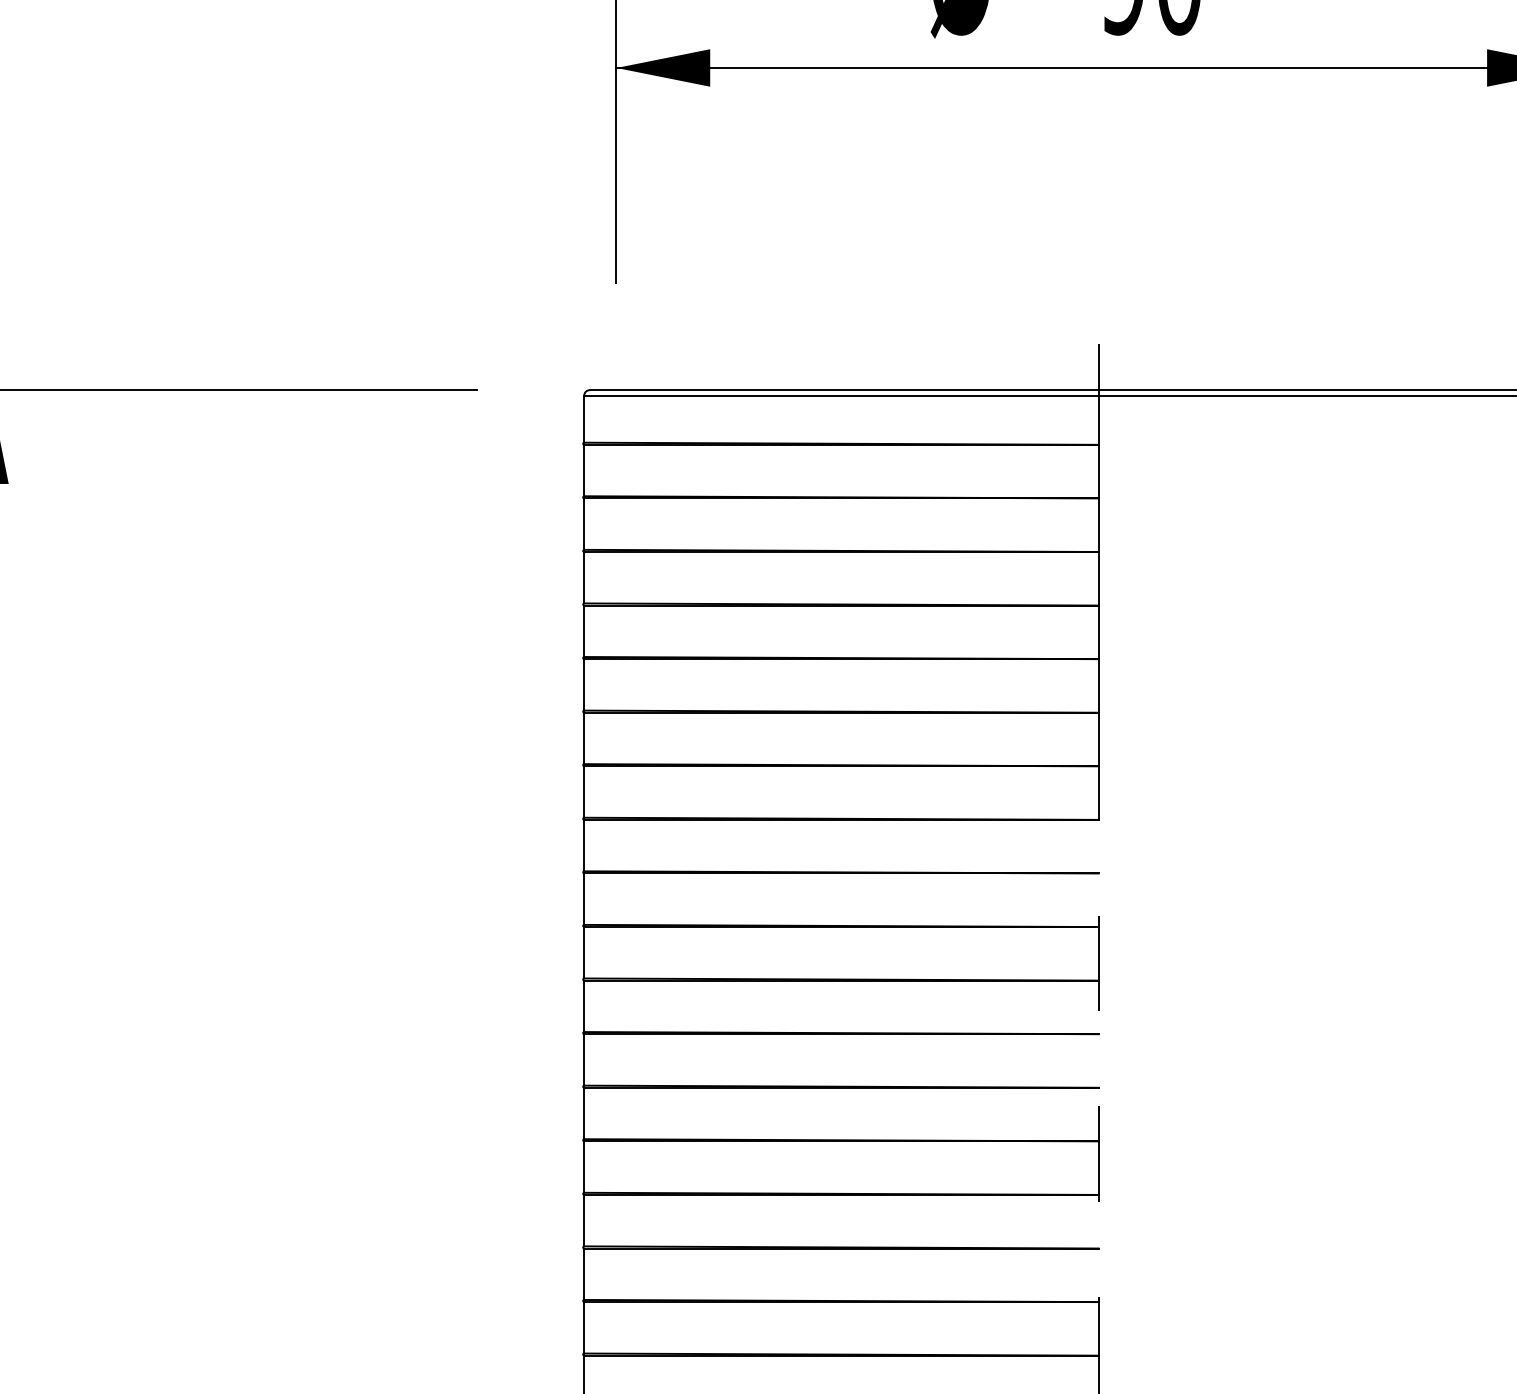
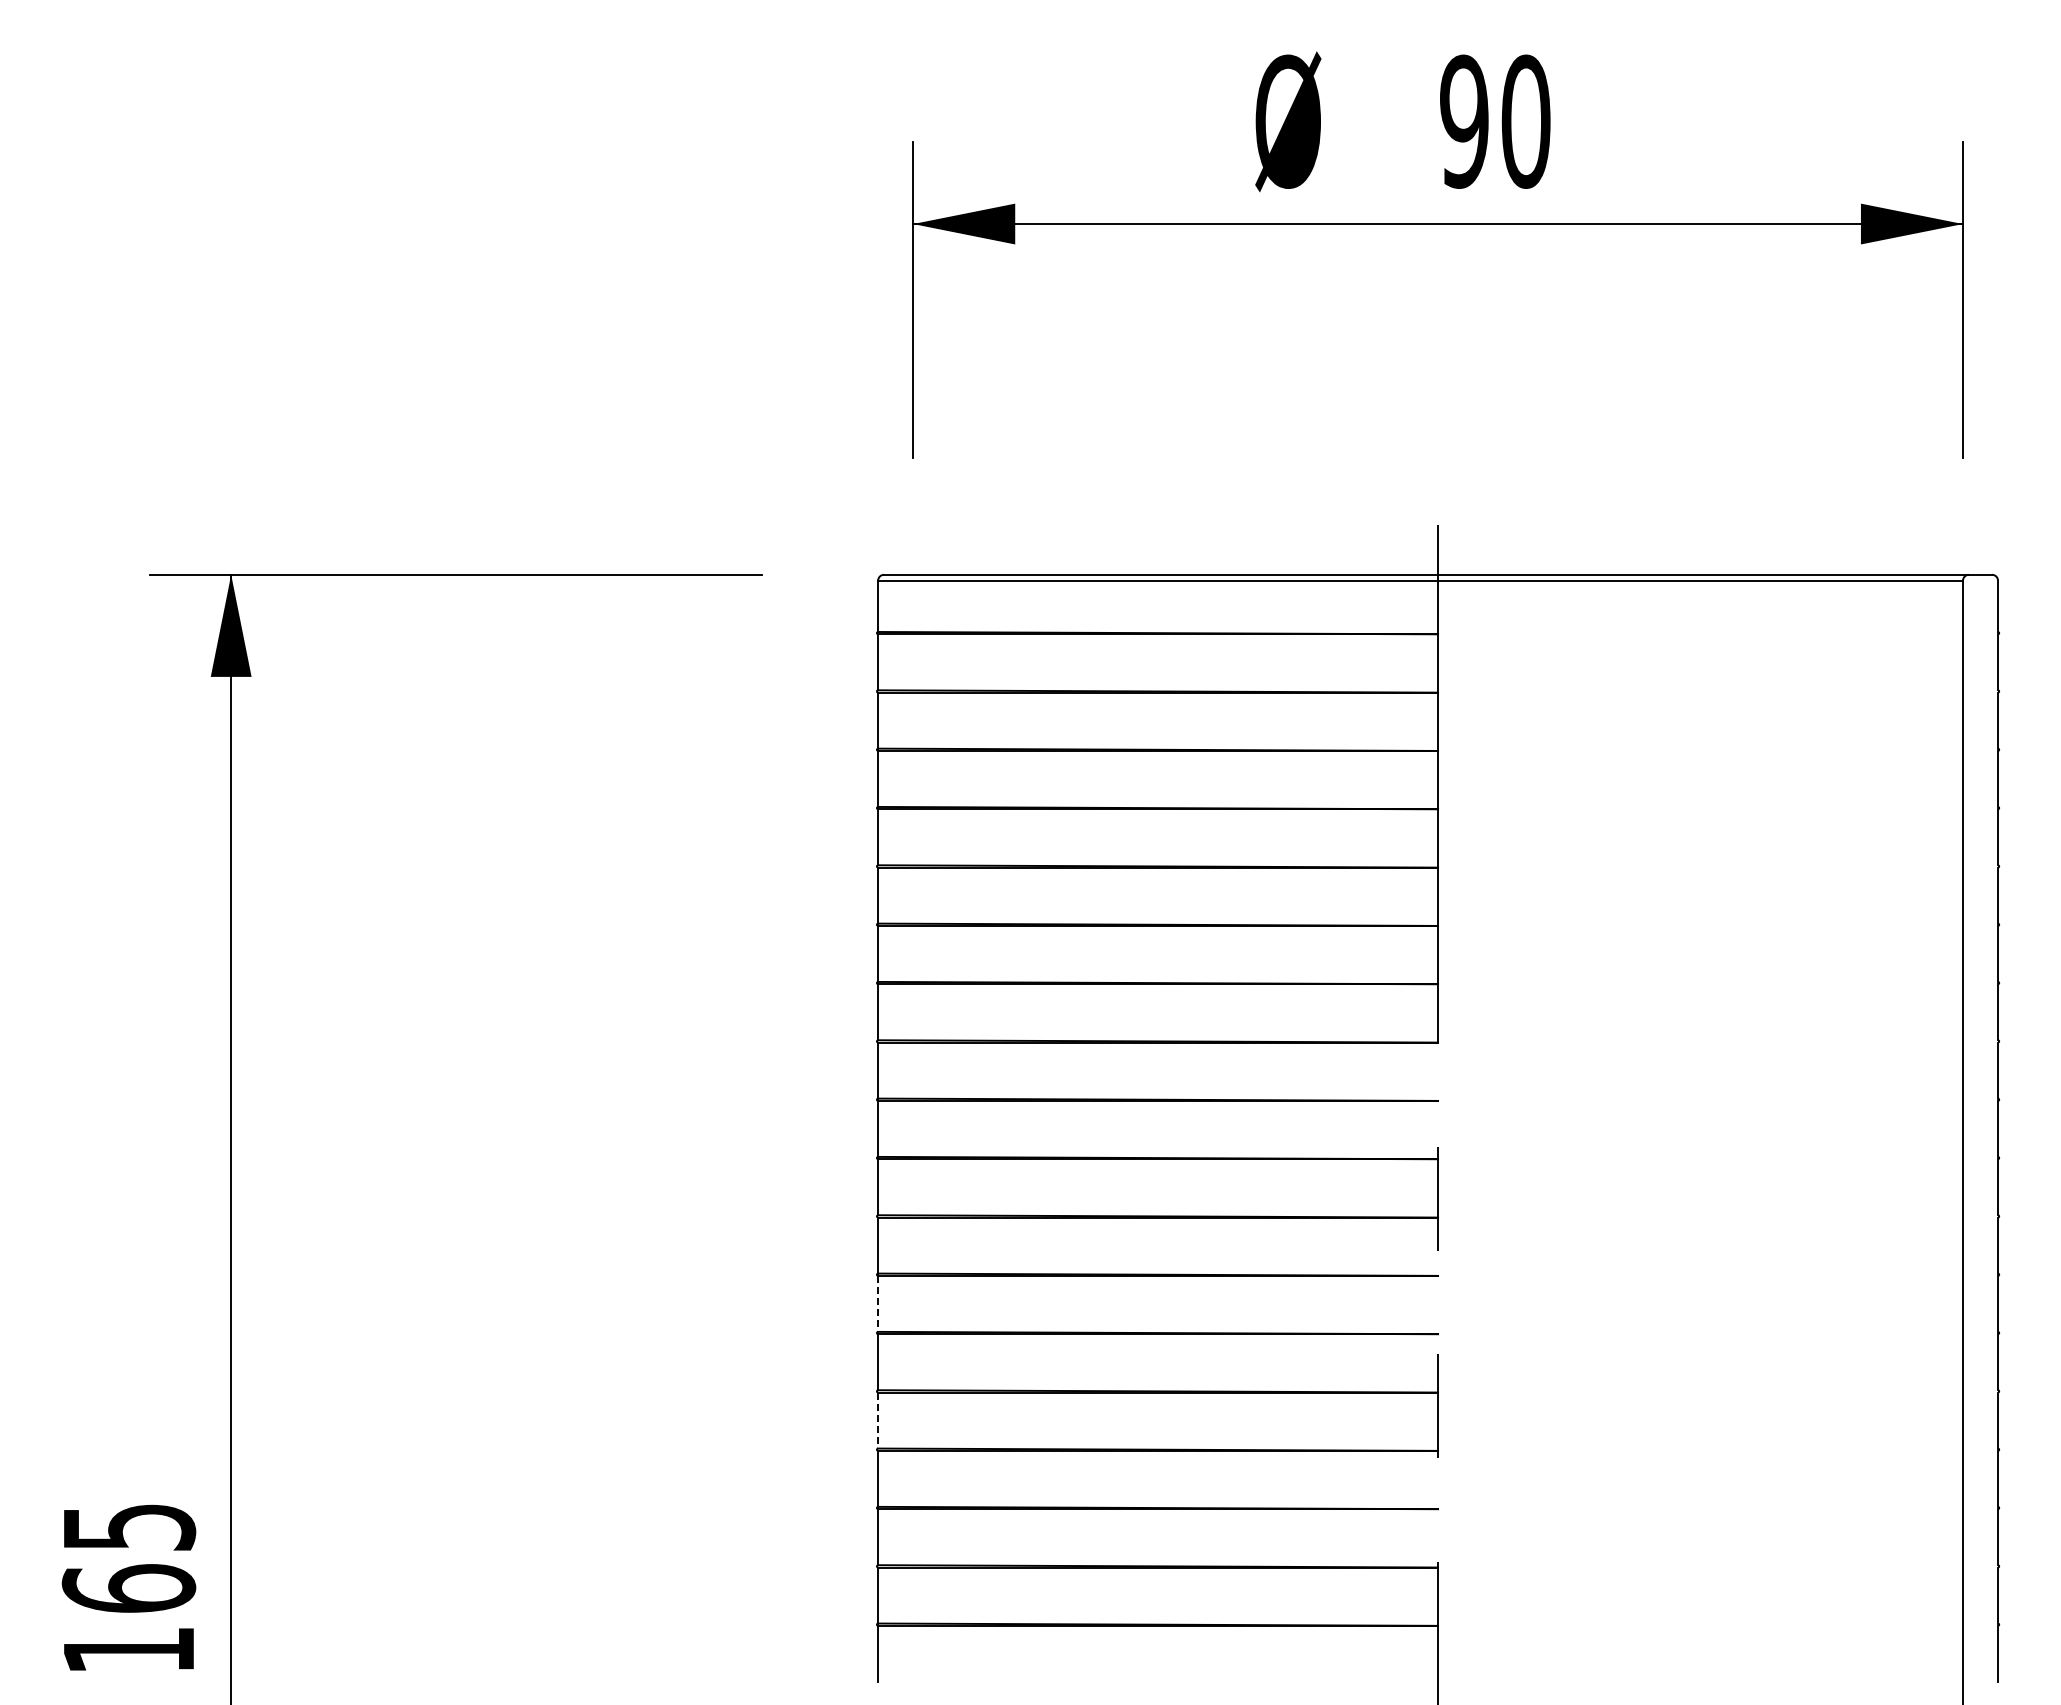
line: (584, 1059) -> (878, 1303), solid -> dashed
line: (584, 1167) -> (878, 1420), solid -> dashed

